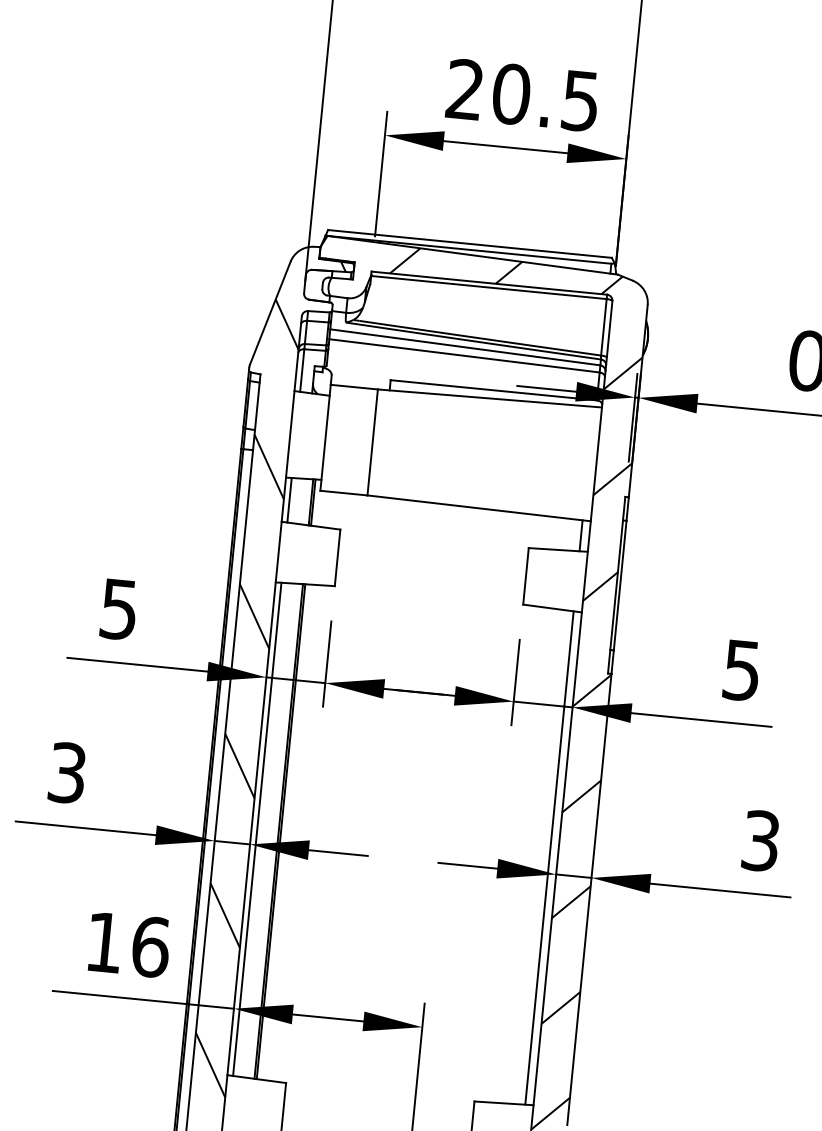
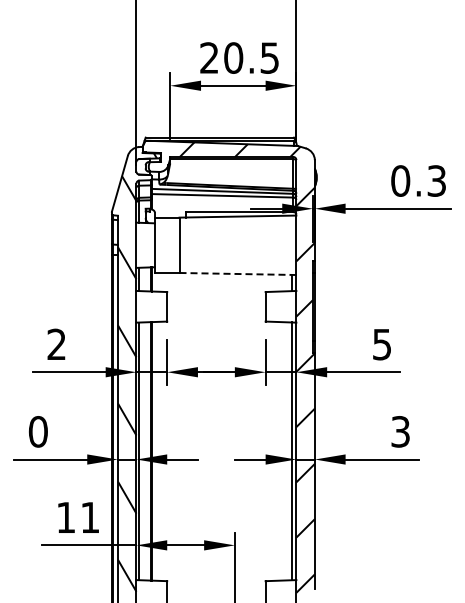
line: (480, 509) -> (238, 274), solid -> dashed
text: (118, 609) -> (56, 344), 5 -> 2
text: (65, 772) -> (37, 431), 3 -> 0
text: (151, 946) -> (90, 517), 16 -> 11

